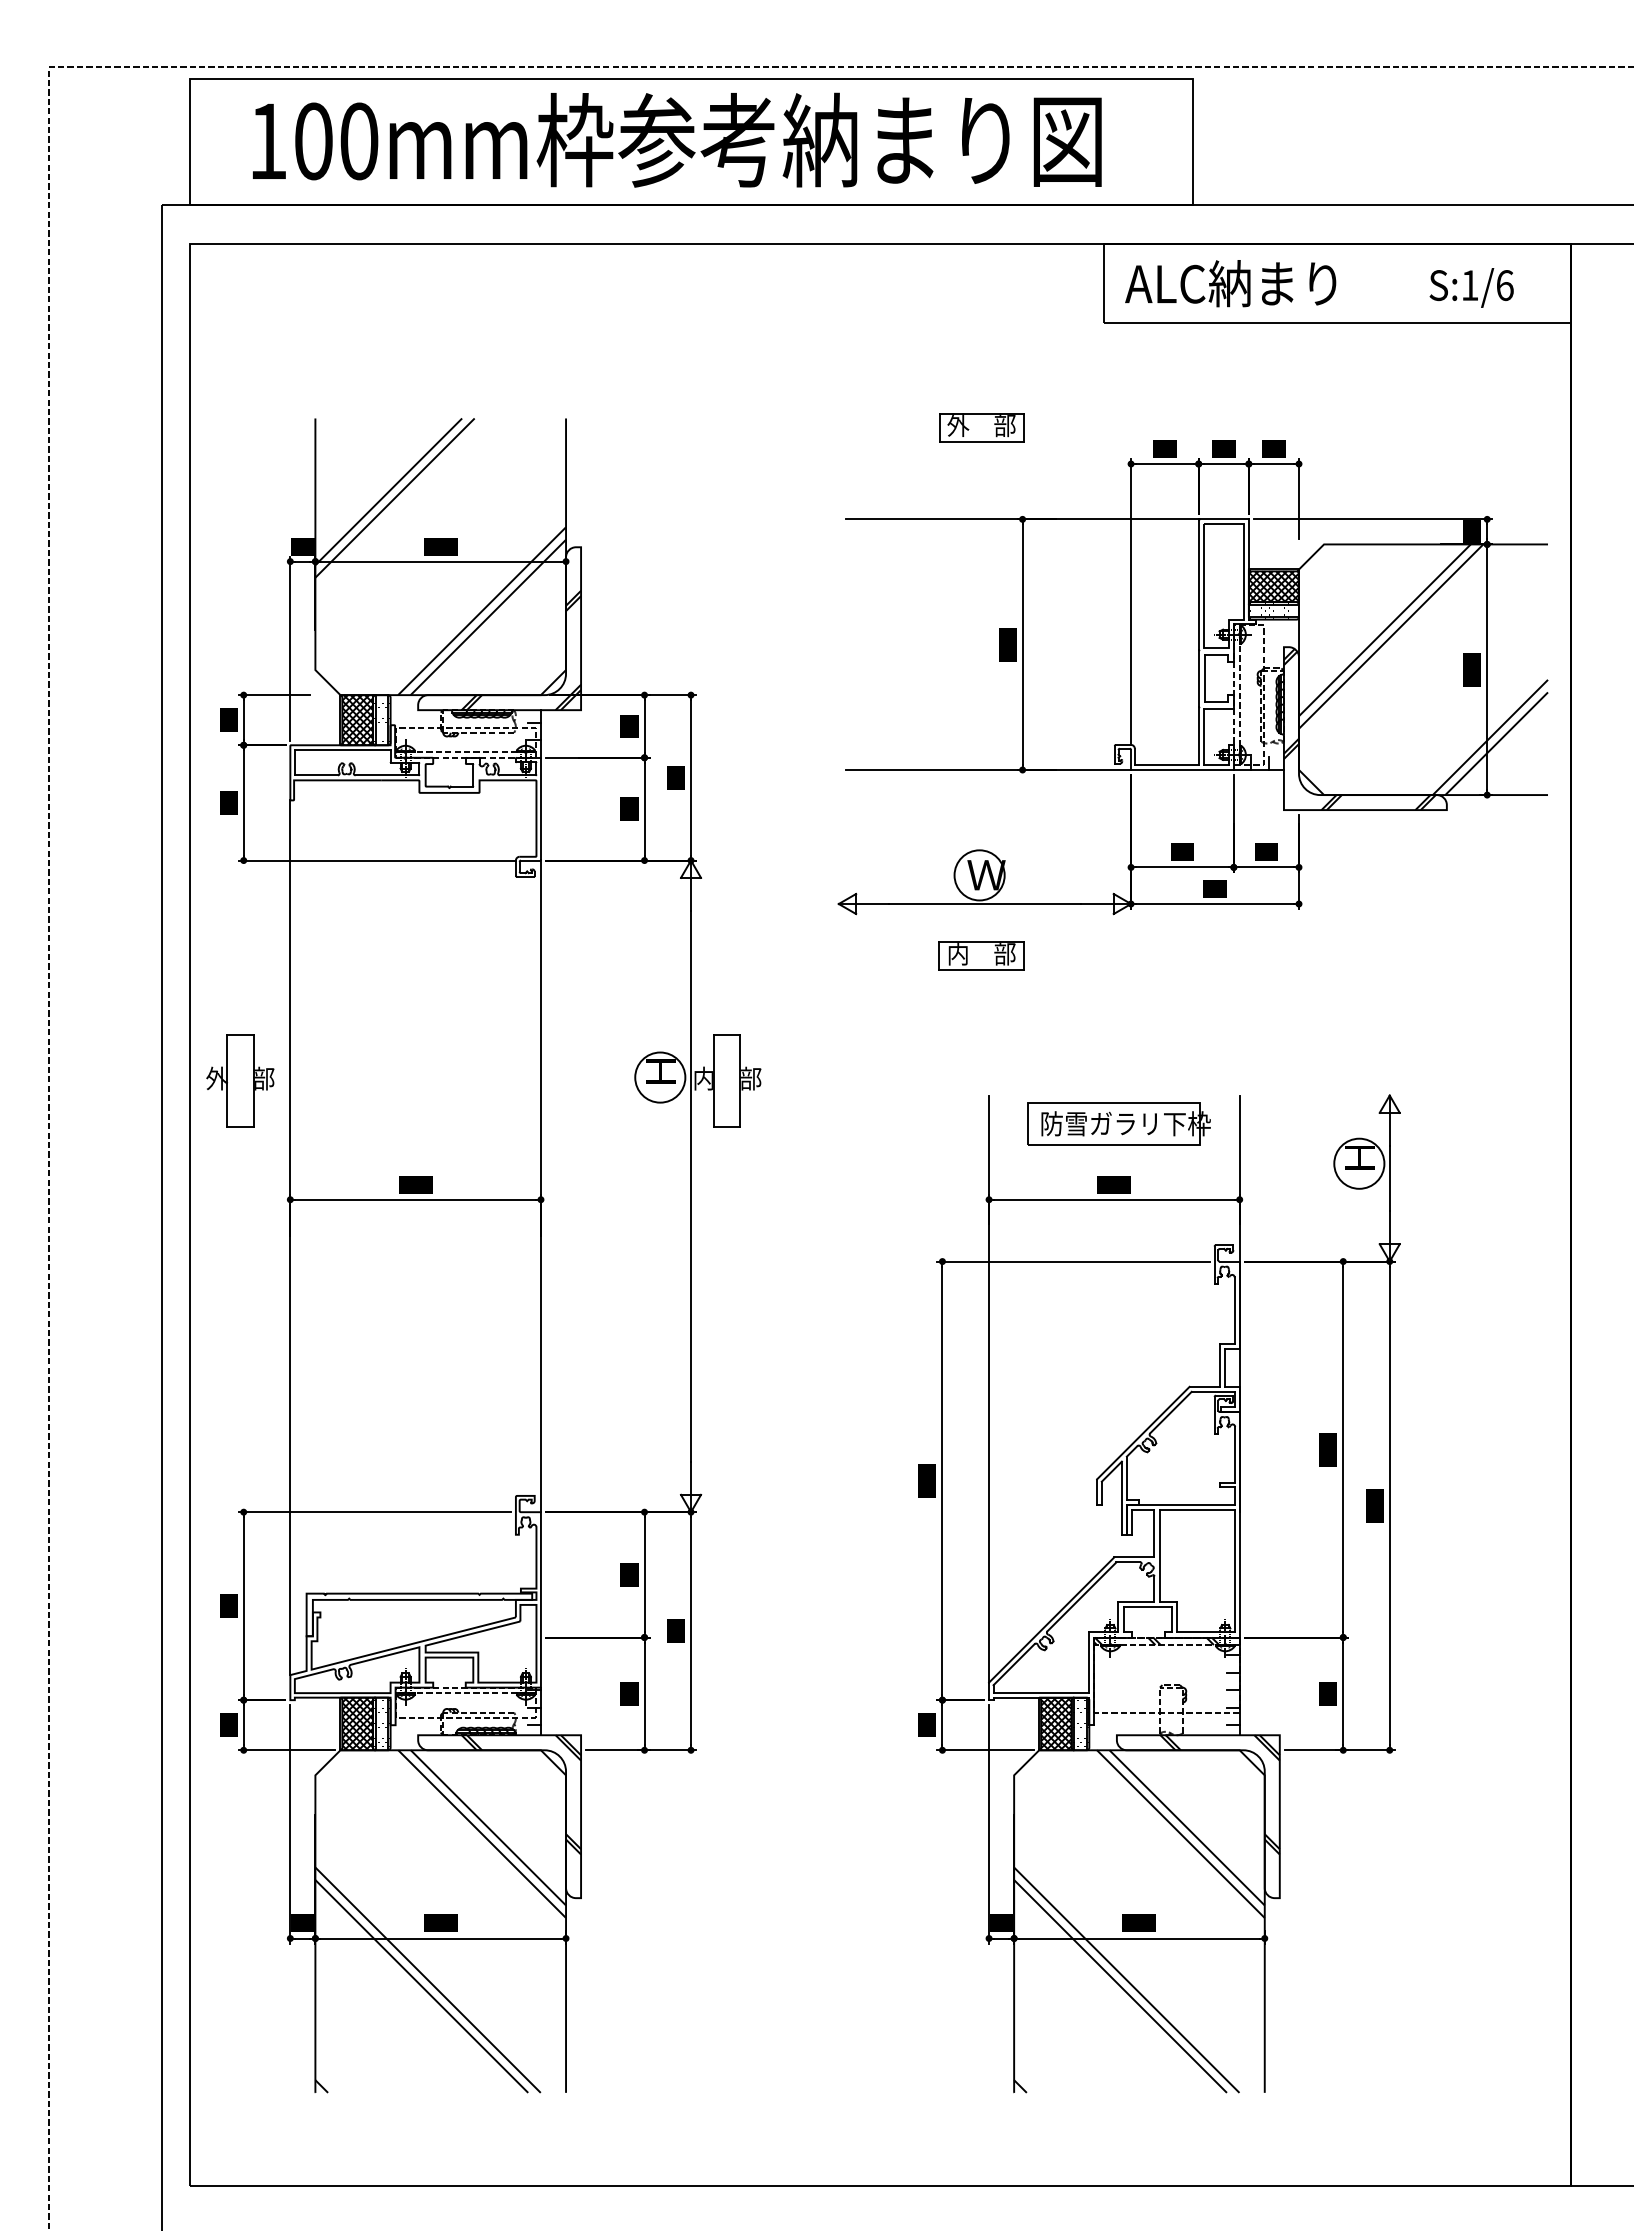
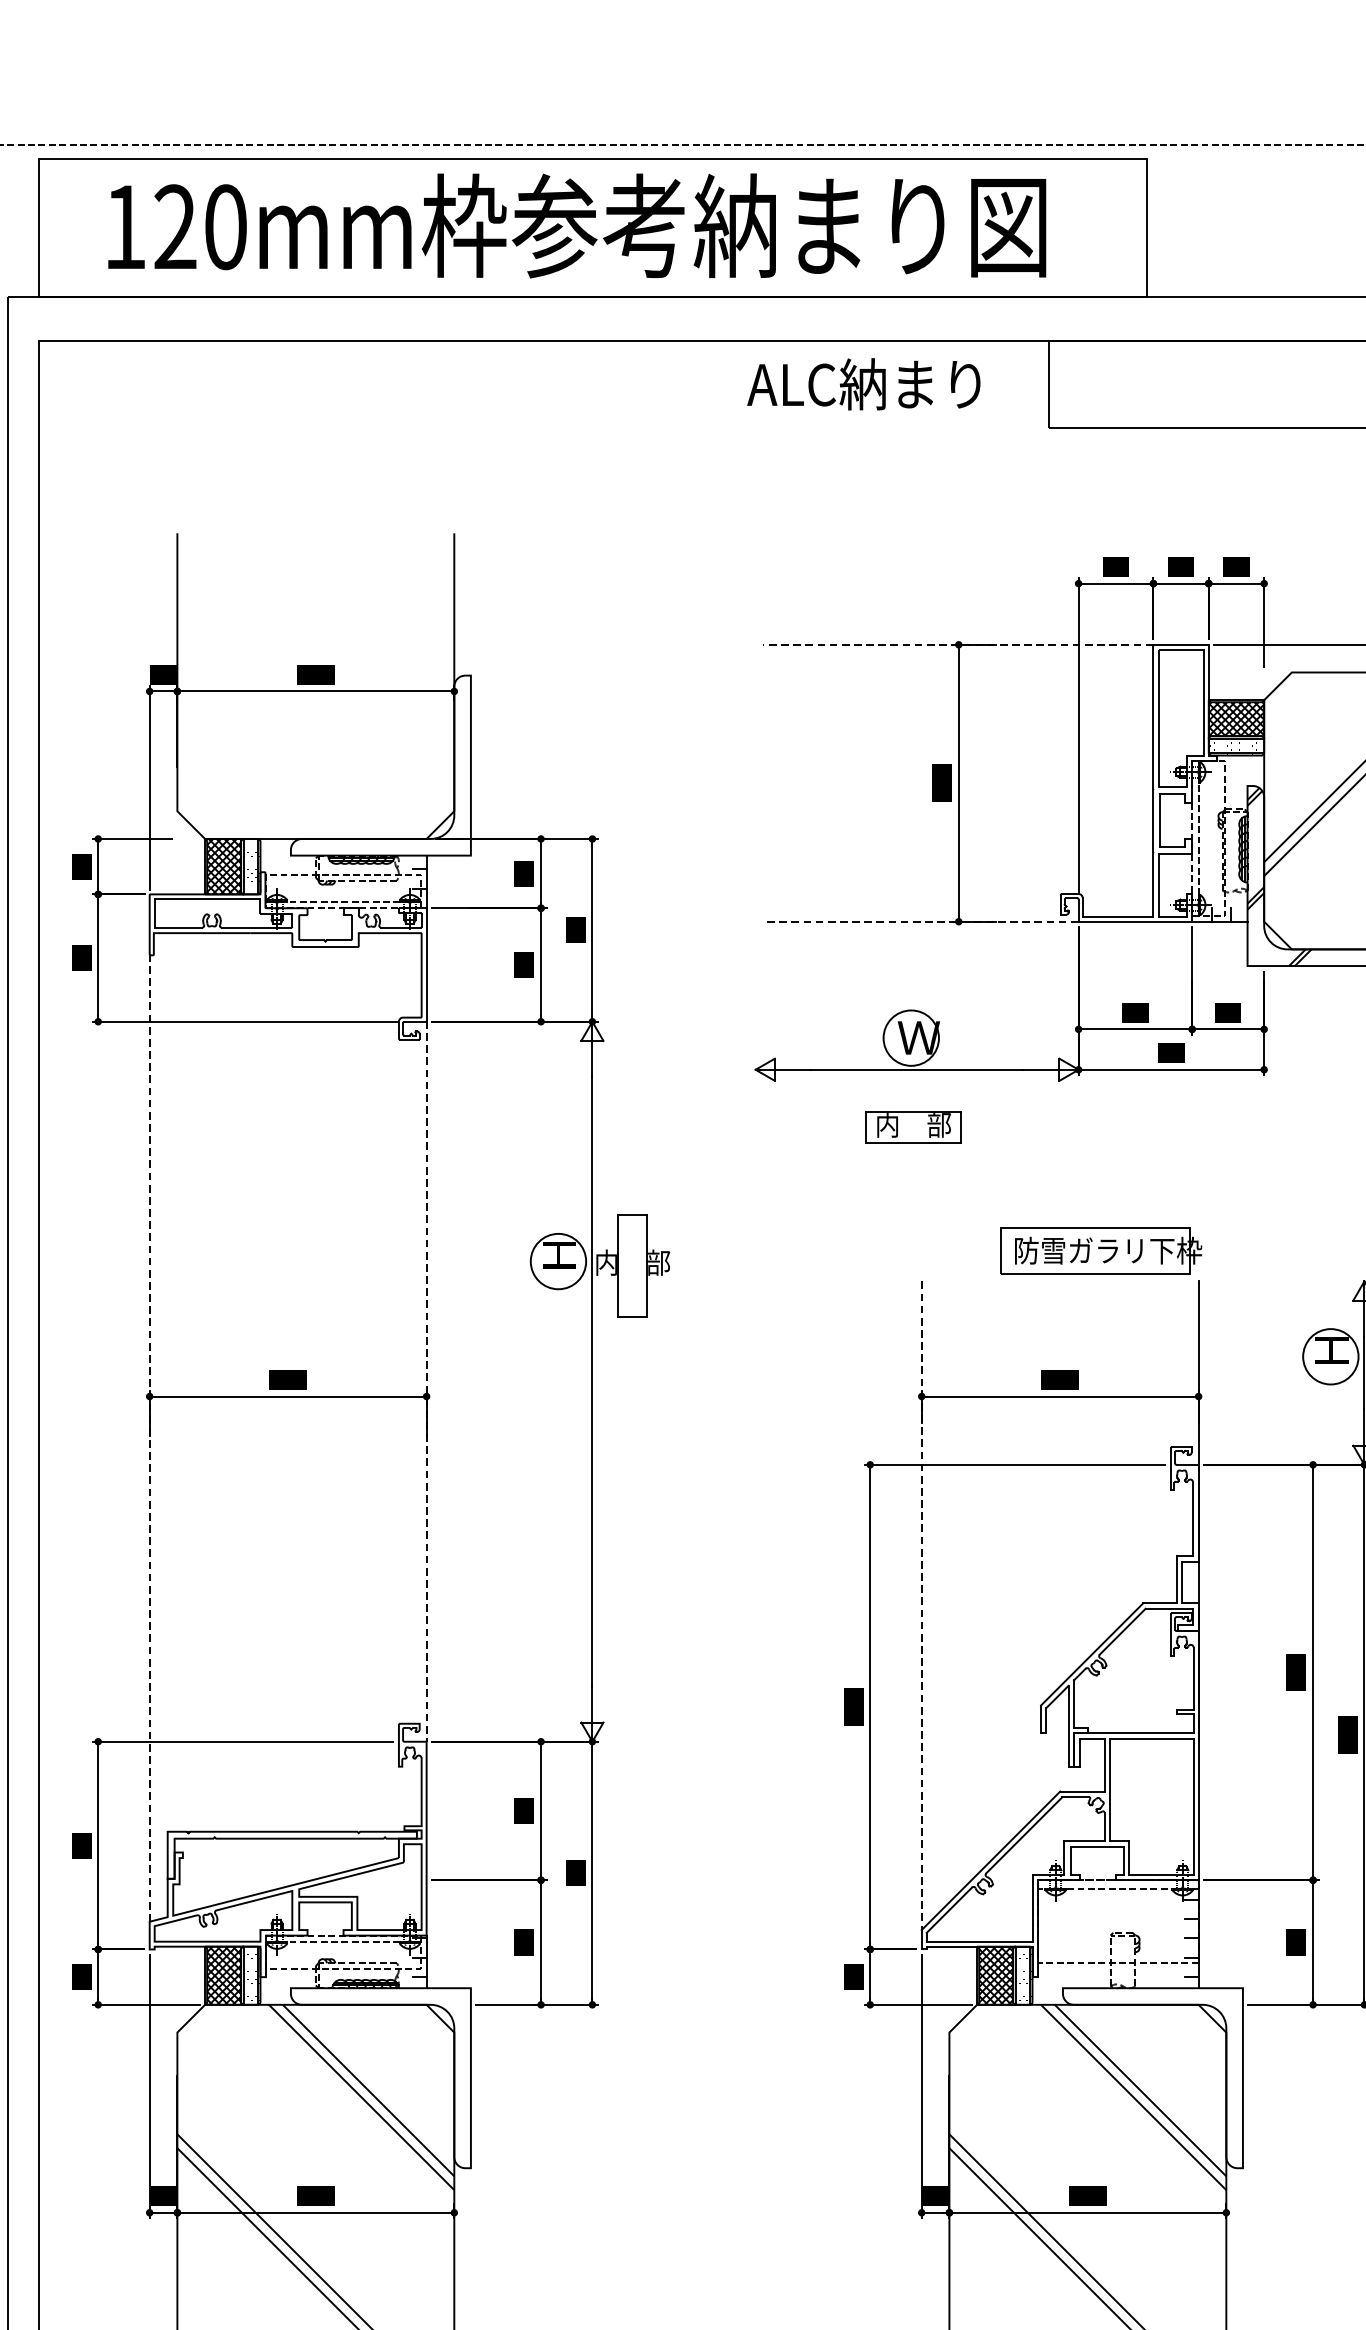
text: (313, 141) -> (175, 227), 100mm -> 120mm
text: (1230, 283) -> (863, 384), moved
part: (981, 427) -> (913, 543), removed
line: (1021, 519) -> (957, 644), solid -> dashed
hatch: (440, 556) -> (315, 685), removed
hatch: (521, 650) -> (405, 789), removed
line: (988, 770) -> (921, 922), solid -> dashed
part: (240, 1080) -> (94, 1264), removed
part: (1118, 1123) -> (1100, 1250), moved
line: (540, 1186) -> (426, 1381), solid -> dashed
line: (290, 1237) -> (149, 1438), solid -> dashed
line: (989, 1389) -> (922, 1606), solid -> dashed
hatch: (1156, 1641) -> (1106, 1884), removed
hatch: (521, 1794) -> (405, 2053), removed
hatch: (1219, 1794) -> (1176, 2053), removed

